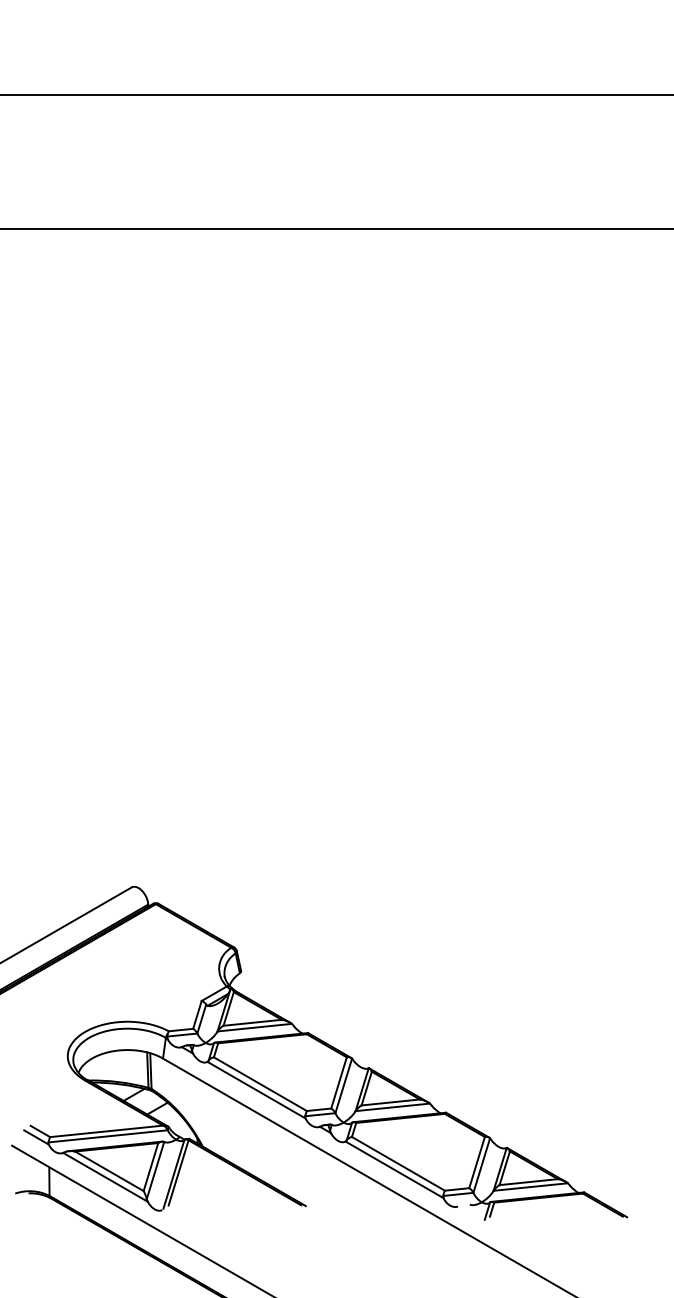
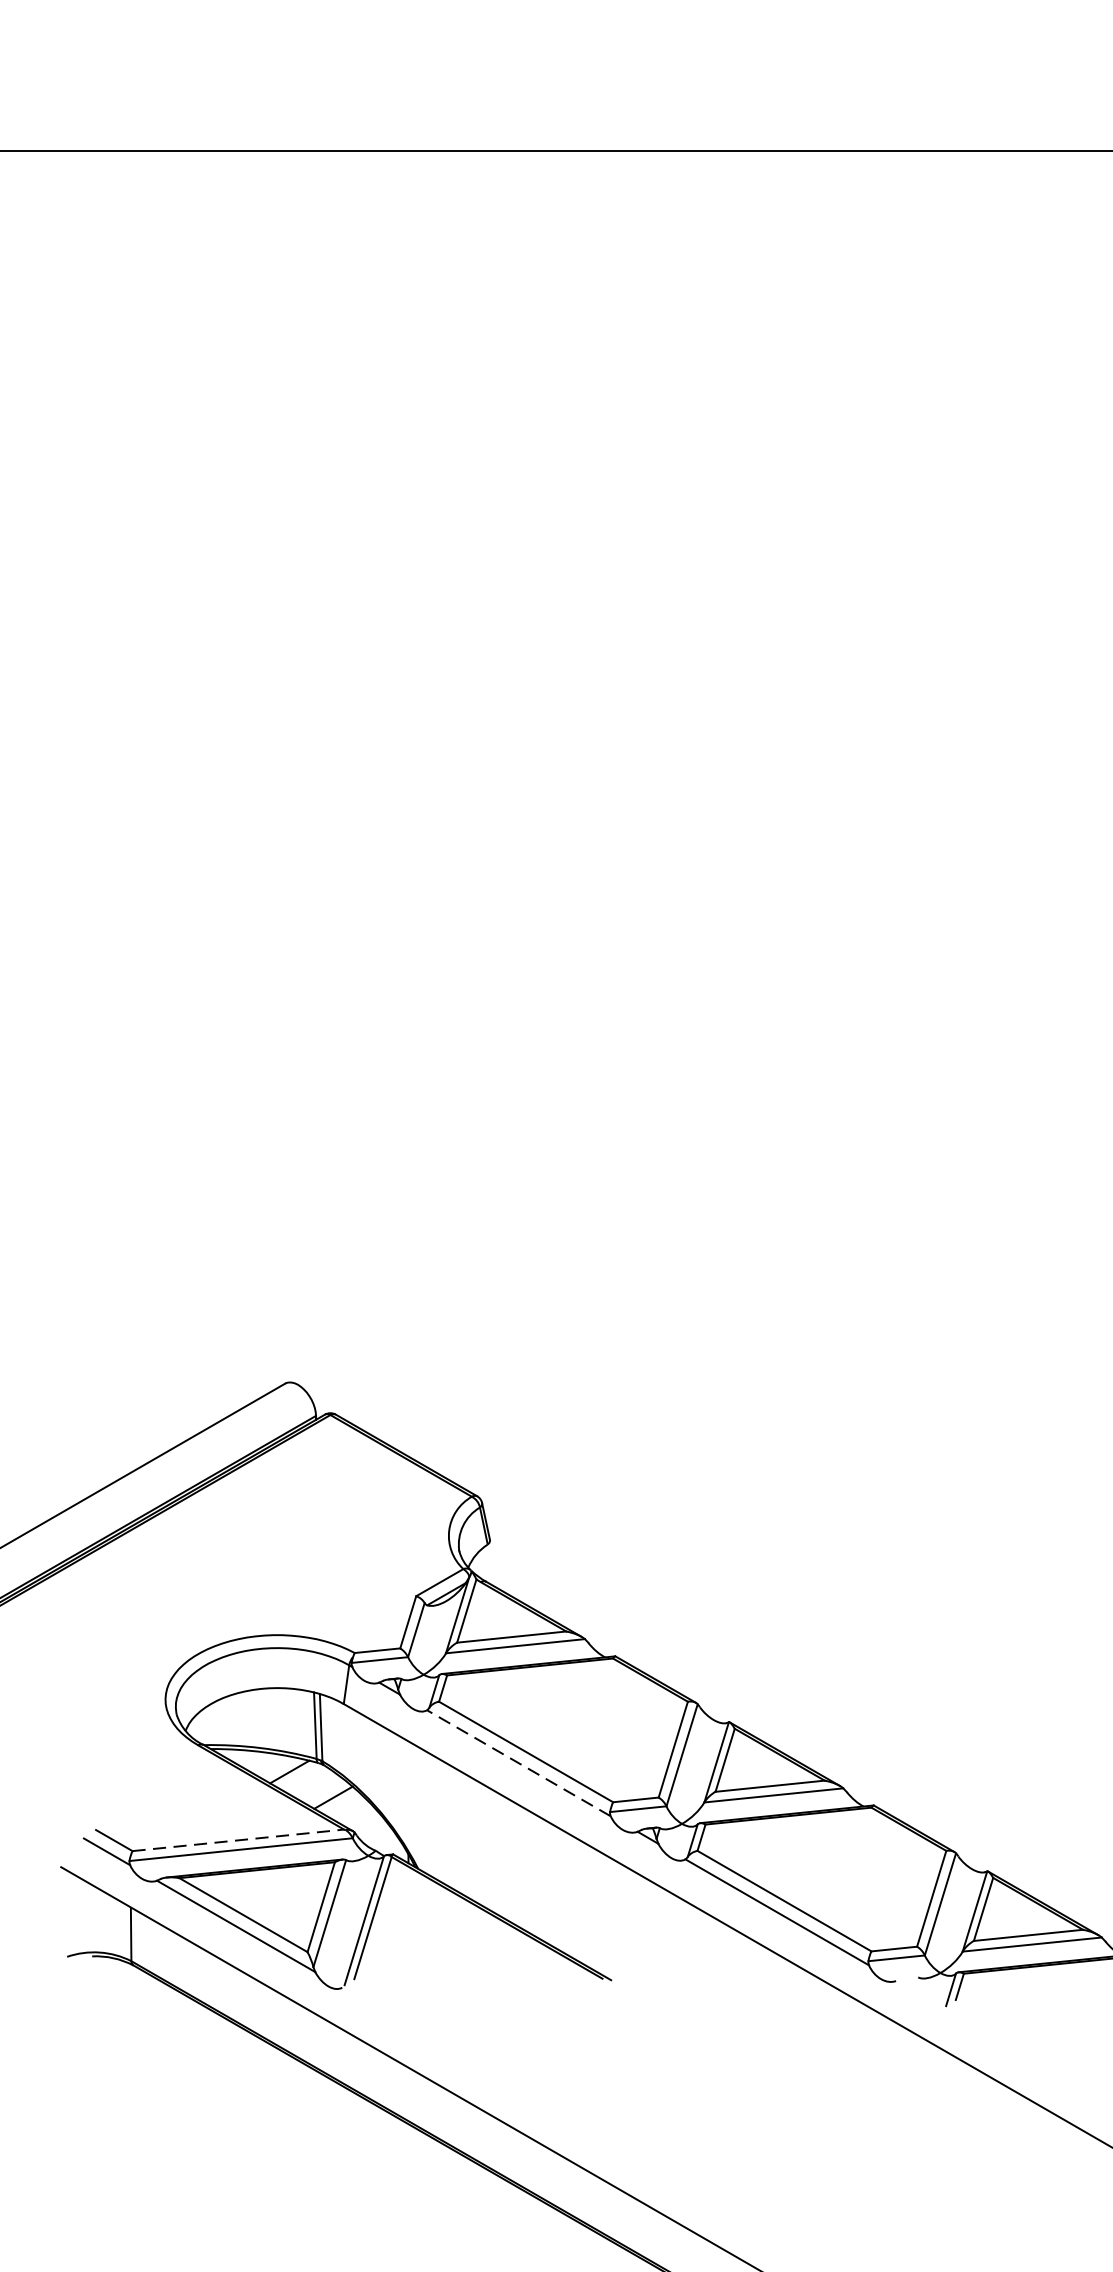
line: (256, 1090) -> (518, 1763), solid -> dashed
line: (106, 1131) -> (237, 1840), solid -> dashed

